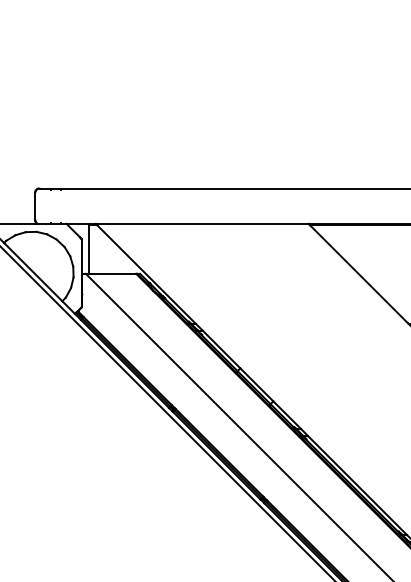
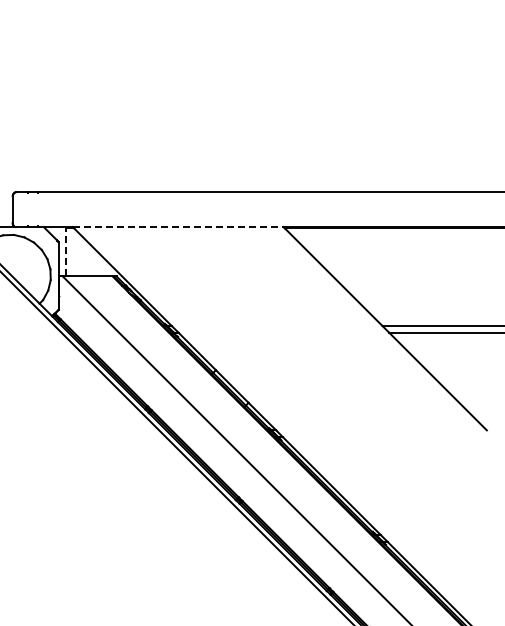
line: (202, 224) -> (178, 227), solid -> dashed
line: (88, 249) -> (65, 252), solid -> dashed

